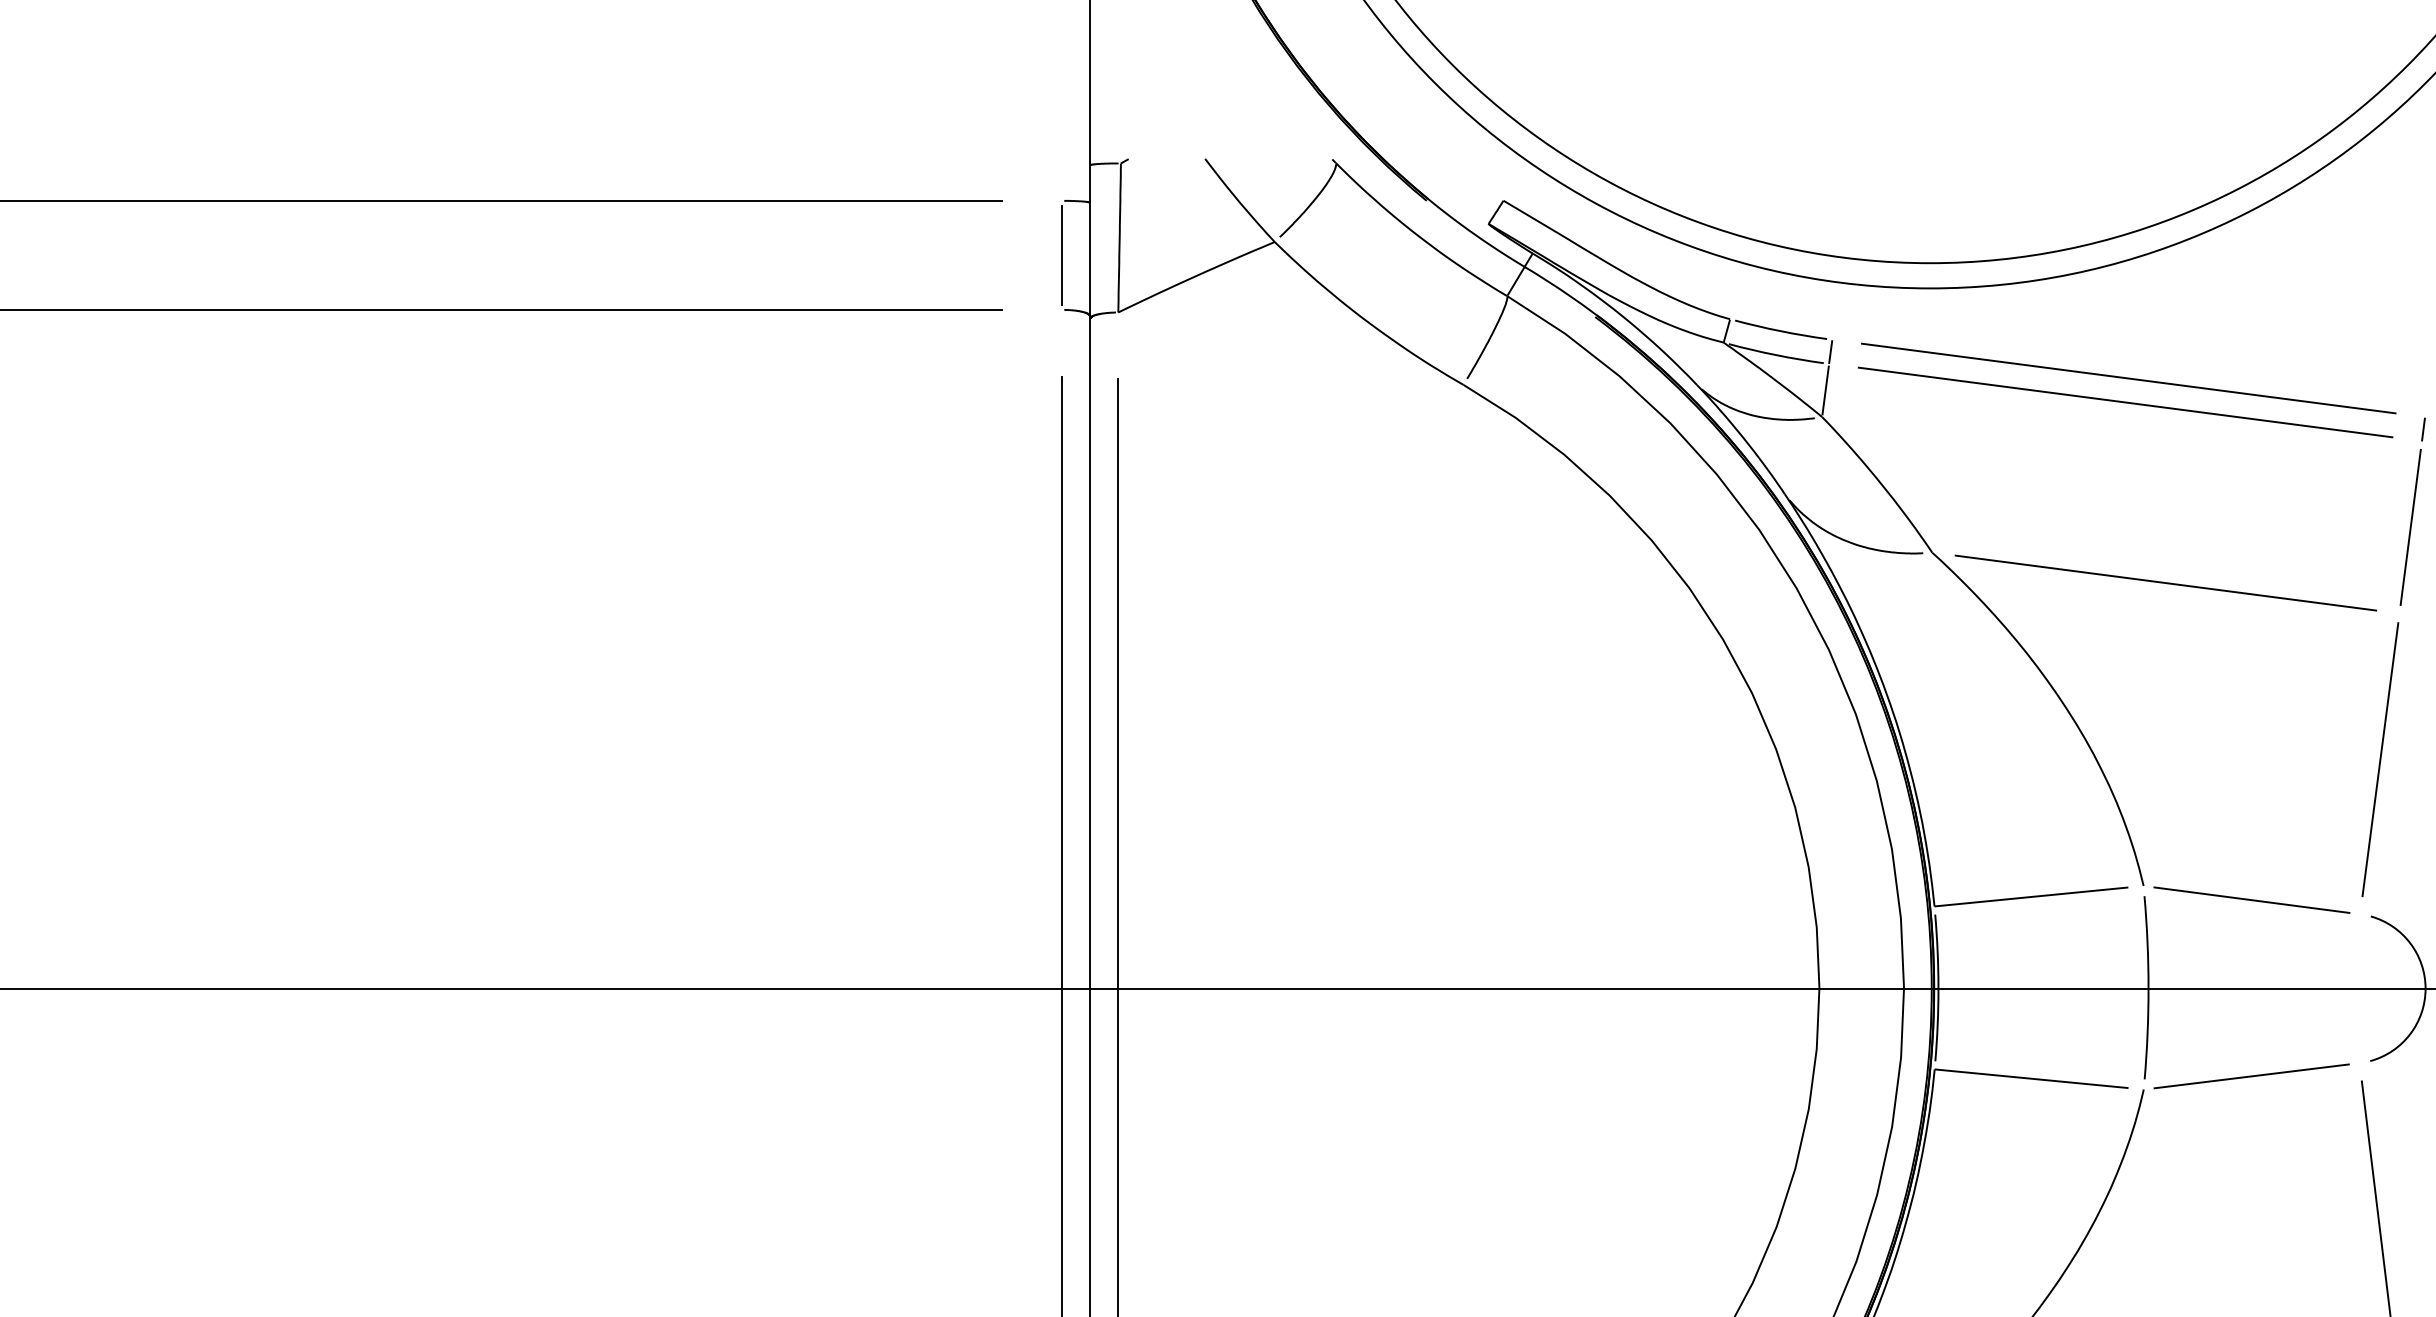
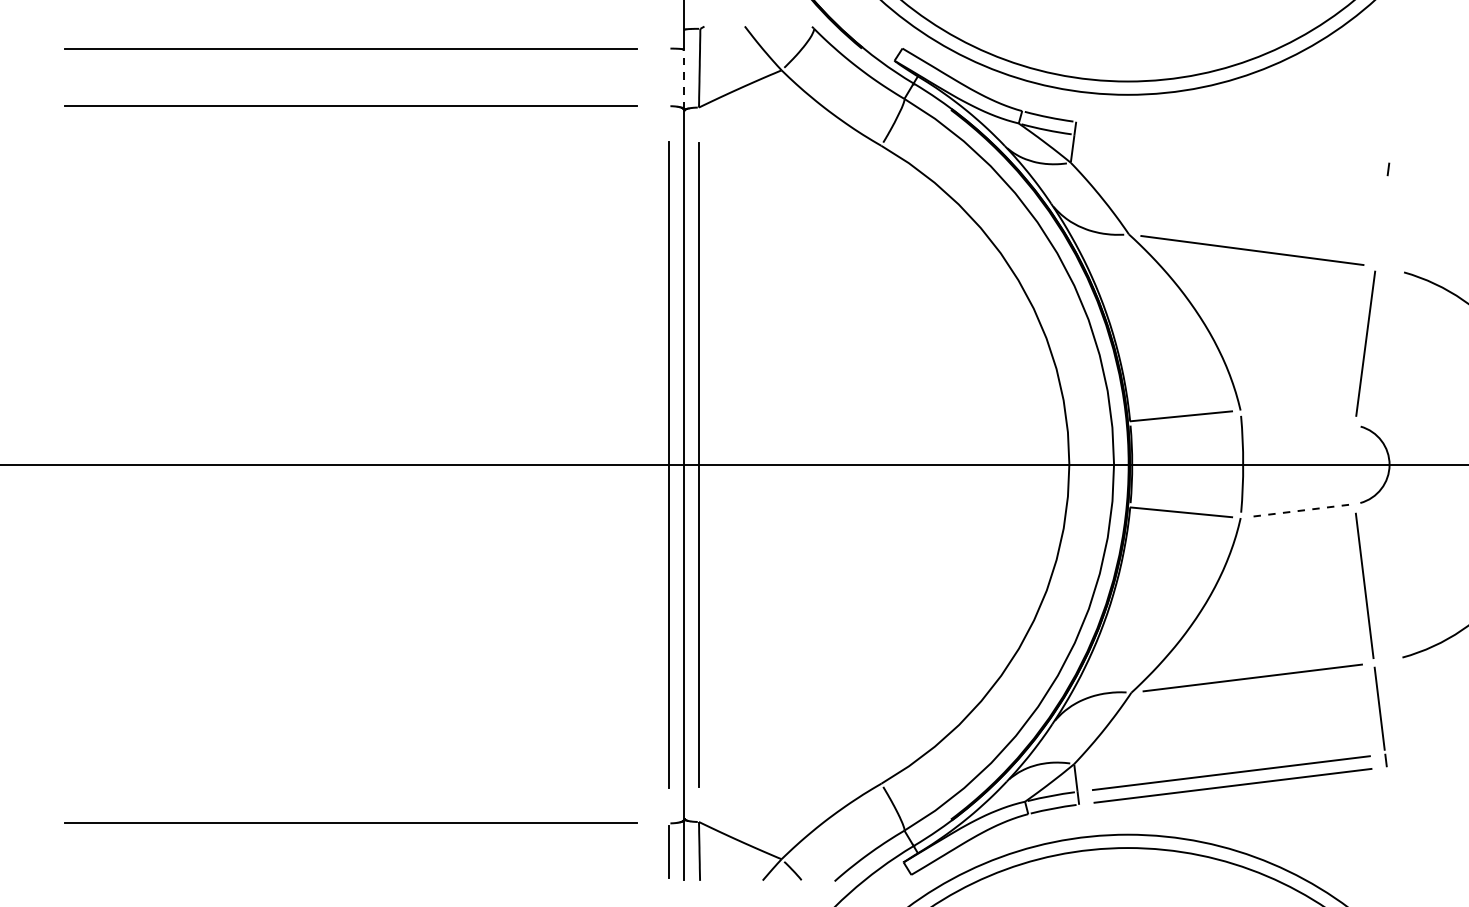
line: (1062, 255) -> (669, 77), removed
line: (1090, 259) -> (684, 79), solid -> dashed
line: (2128, 378) -> (1232, 142), removed
line: (2126, 401) -> (1231, 154), removed
line: (2410, 528) -> (1381, 221), removed
line: (2251, 899) -> (1297, 417), removed
line: (2251, 1077) -> (1297, 511), solid -> dashed

